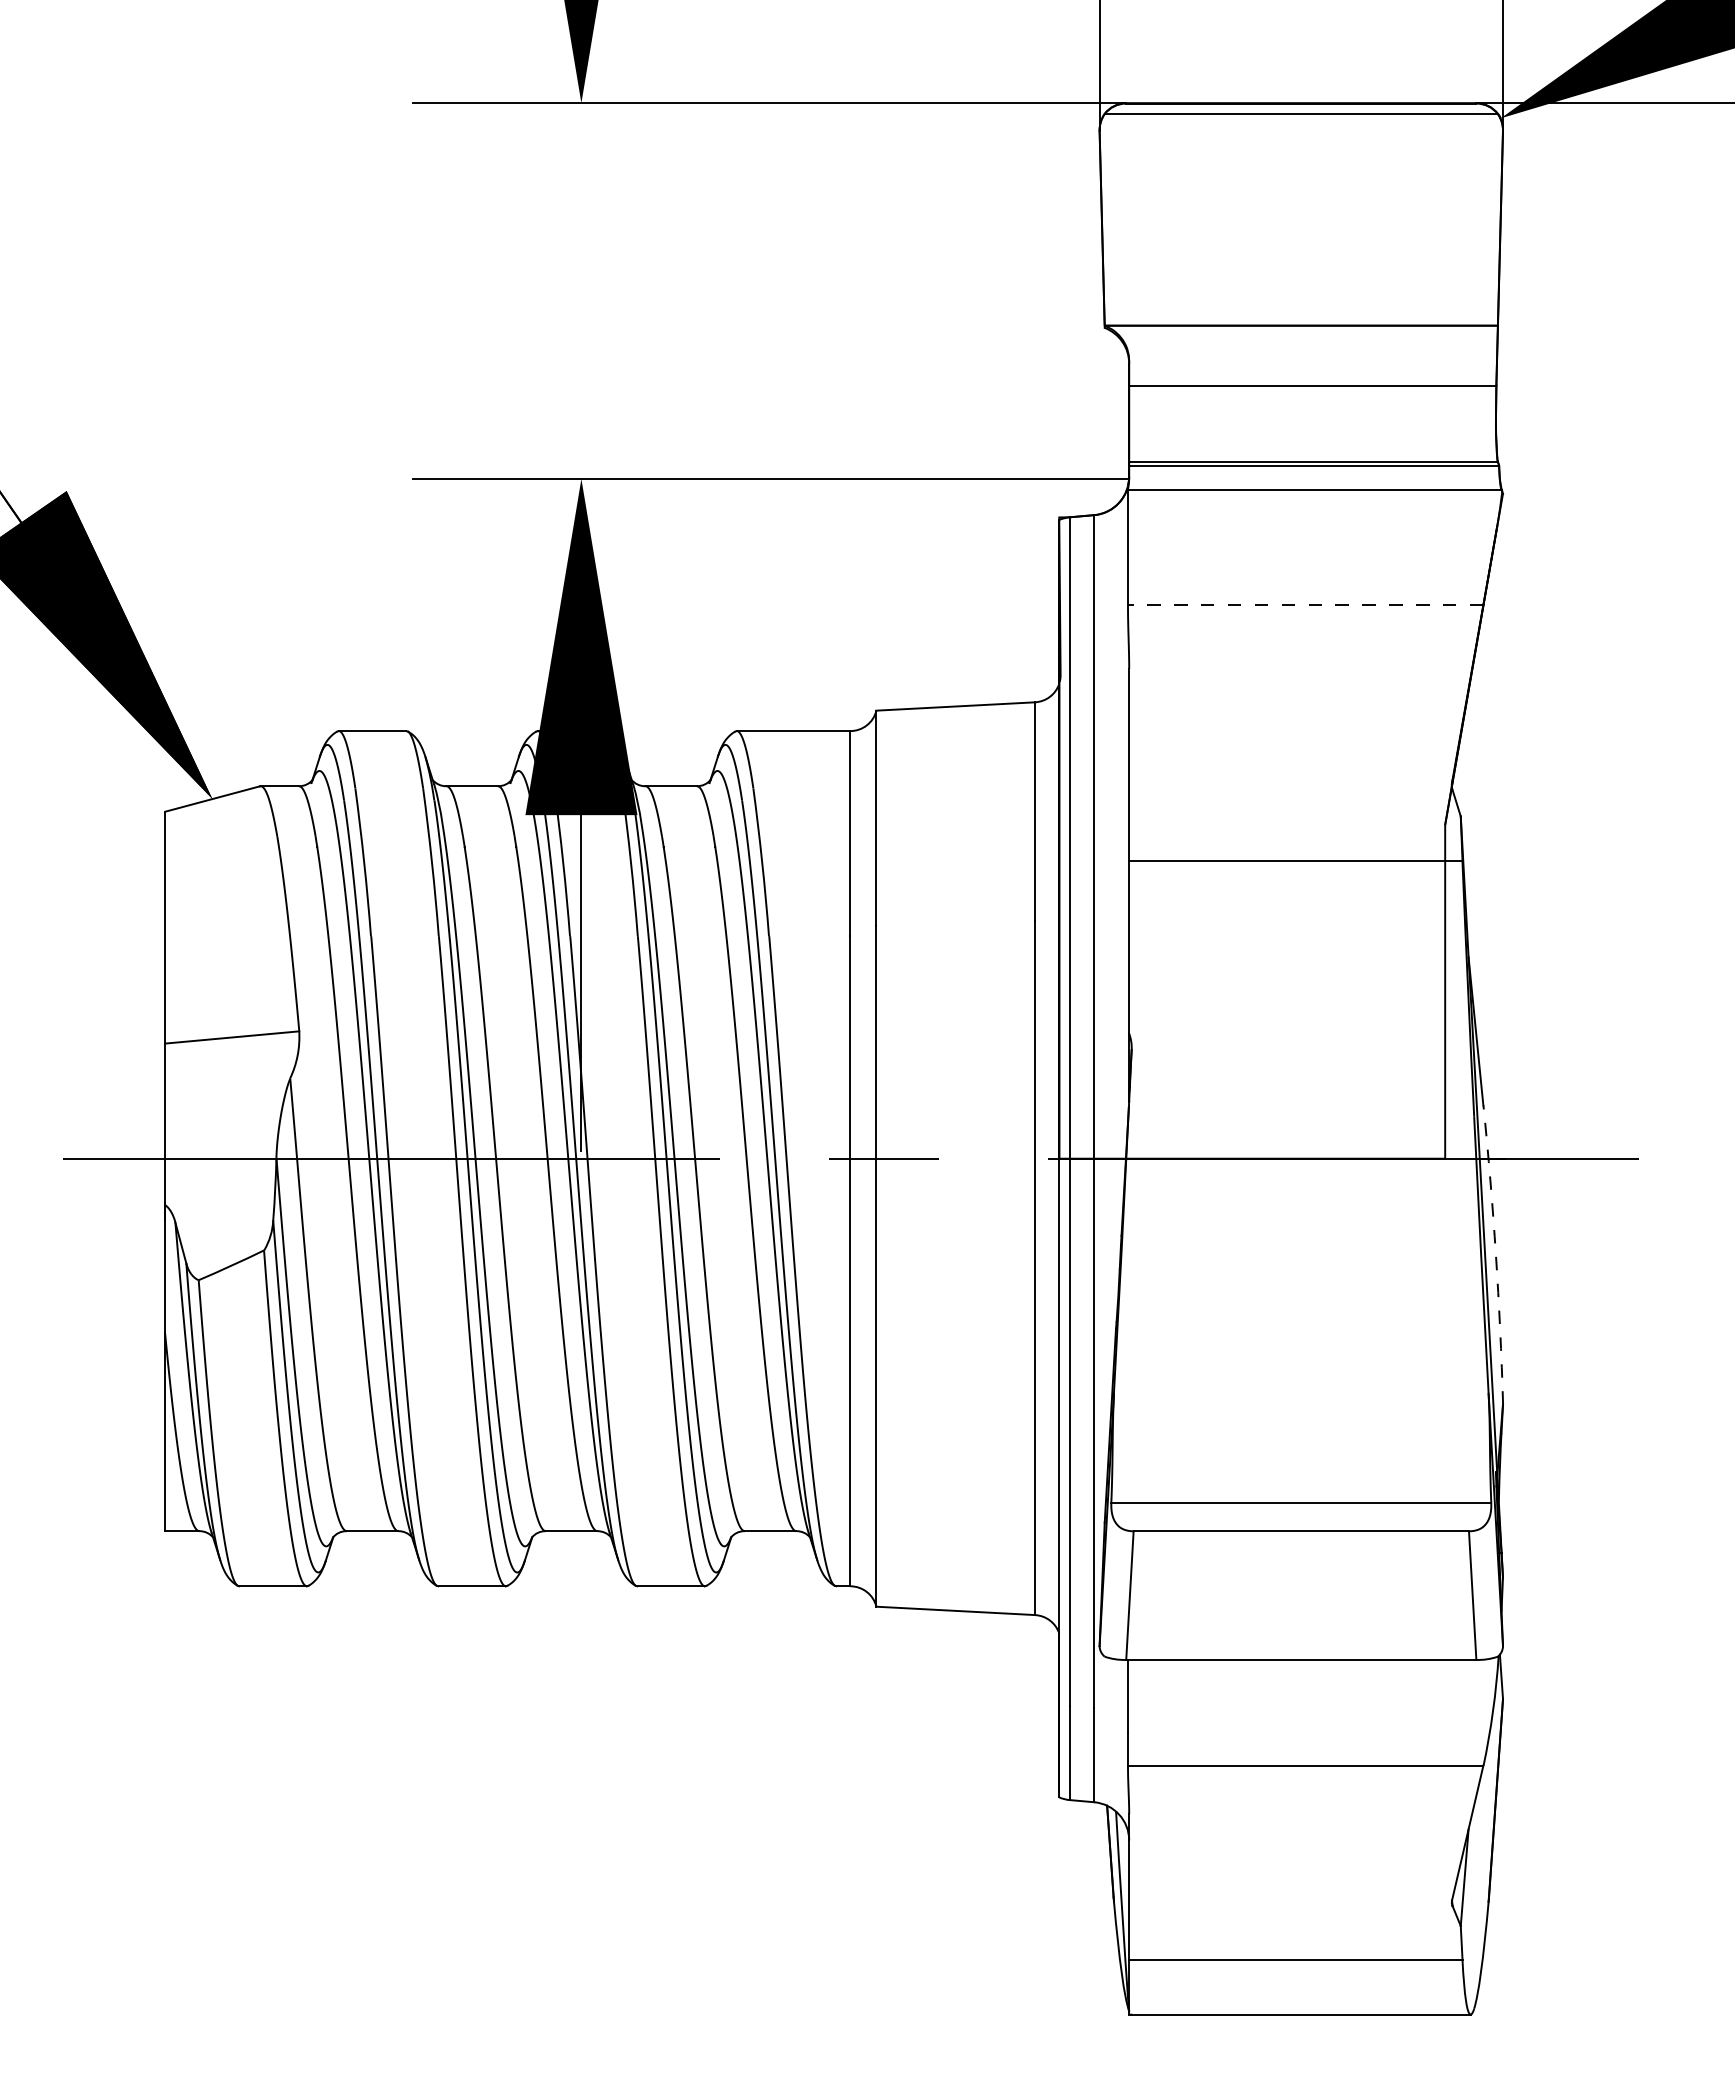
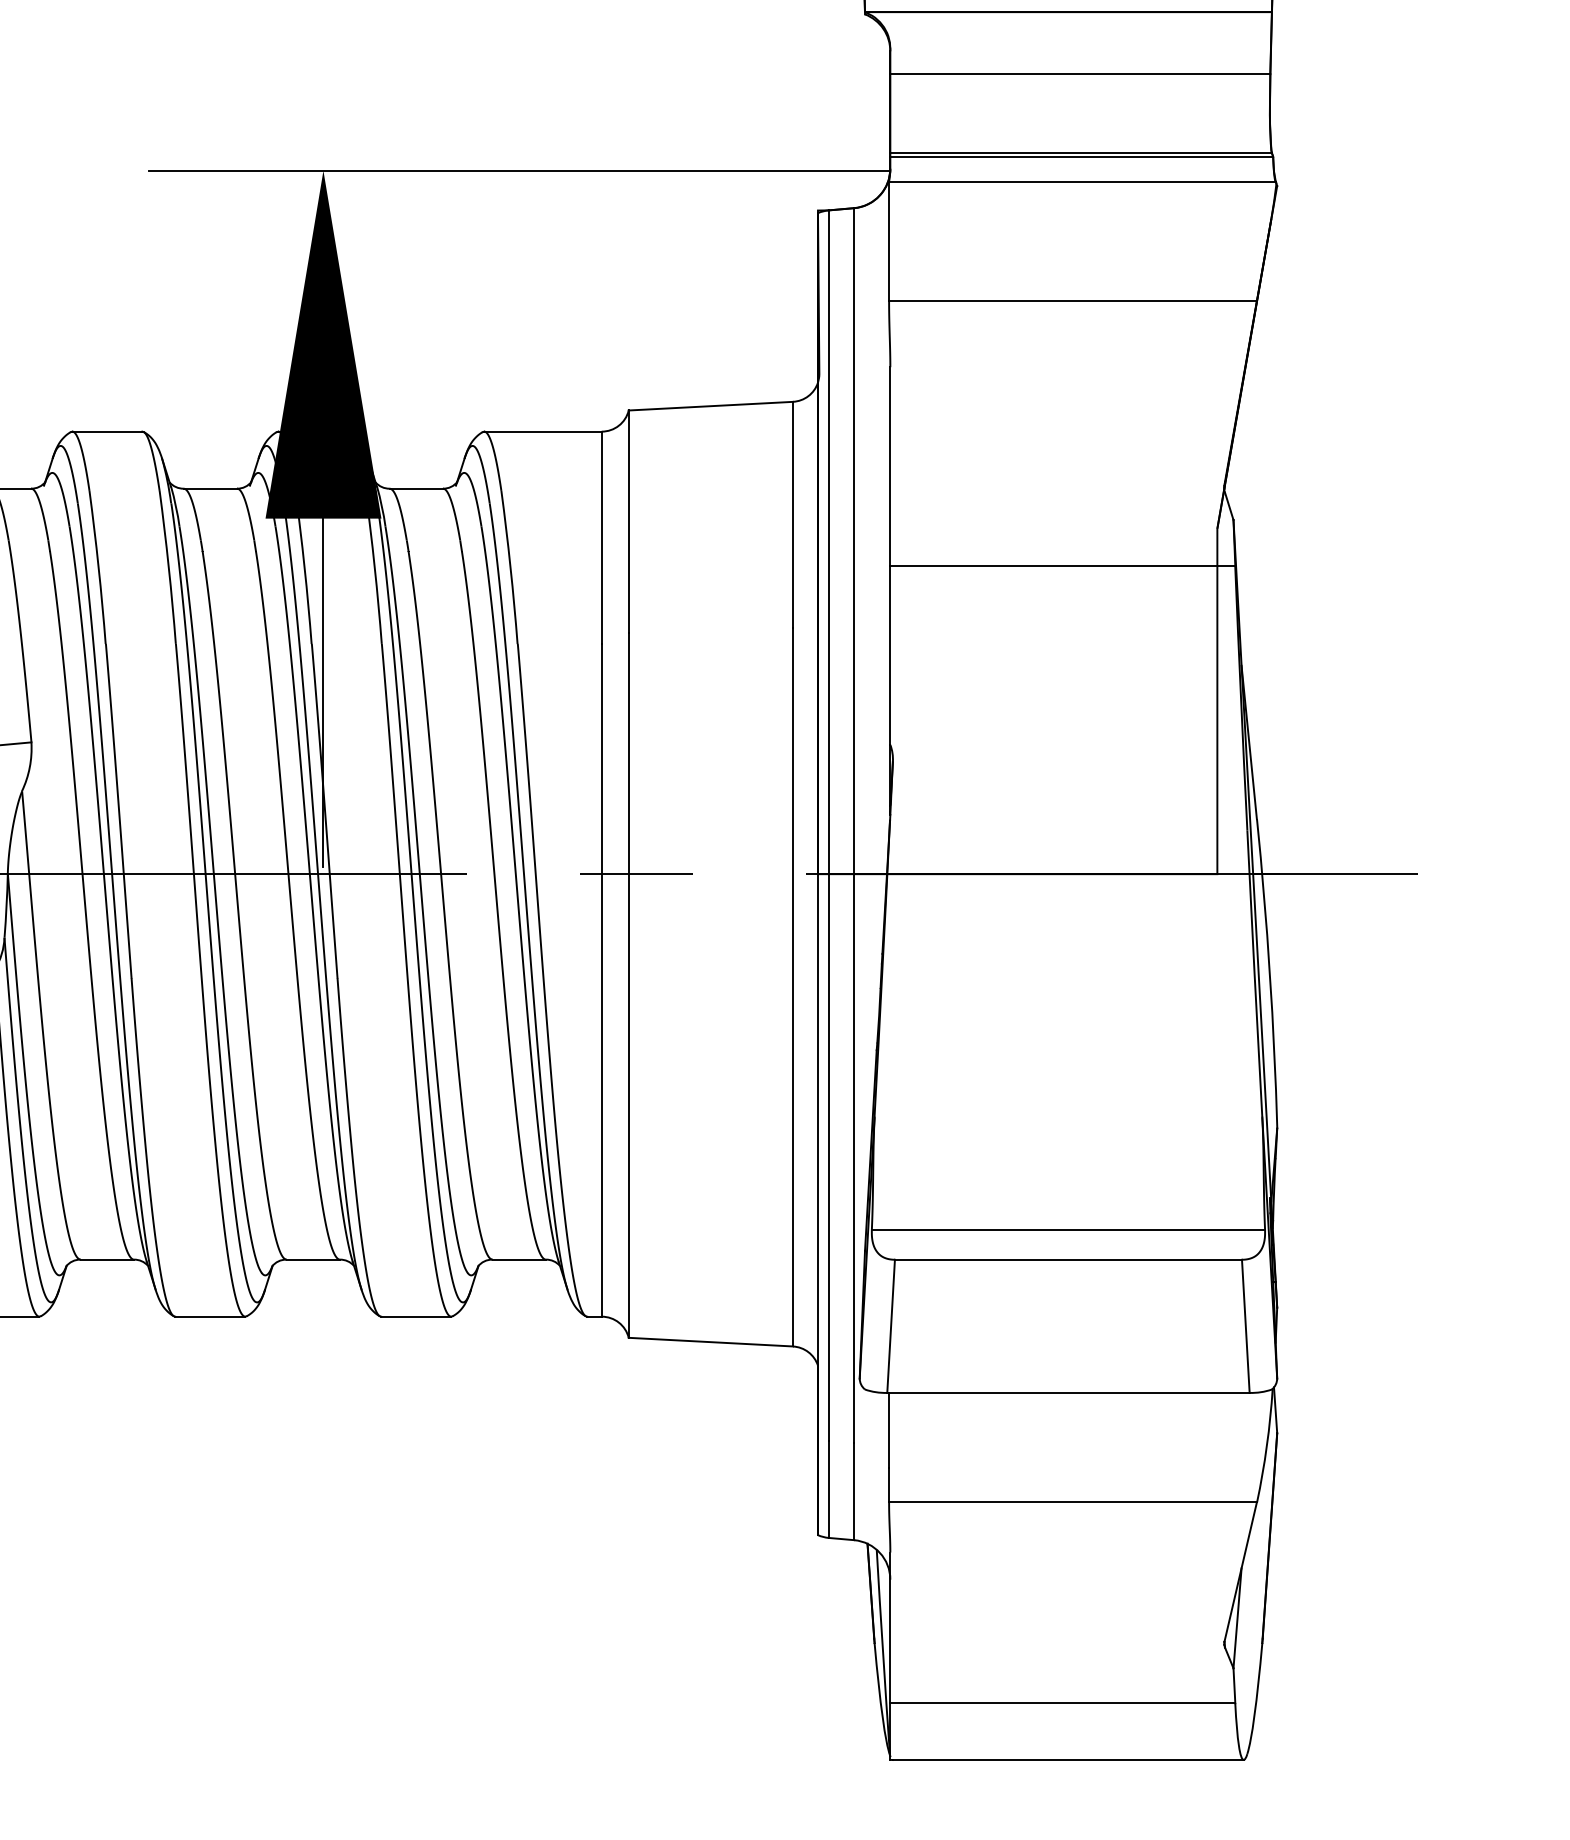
line: (1305, 604) -> (1072, 300), dashed -> solid
arc: (1495, 1254) -> (1269, 973), dashed -> solid

